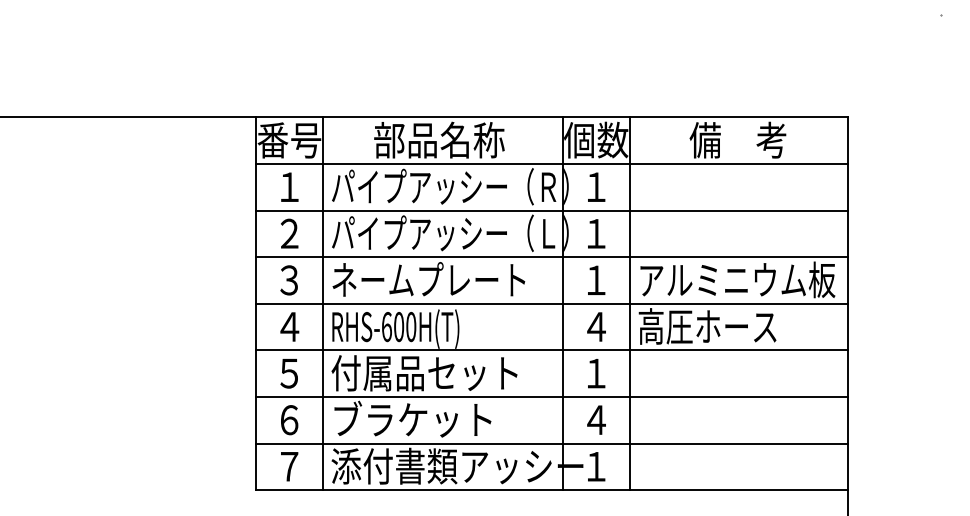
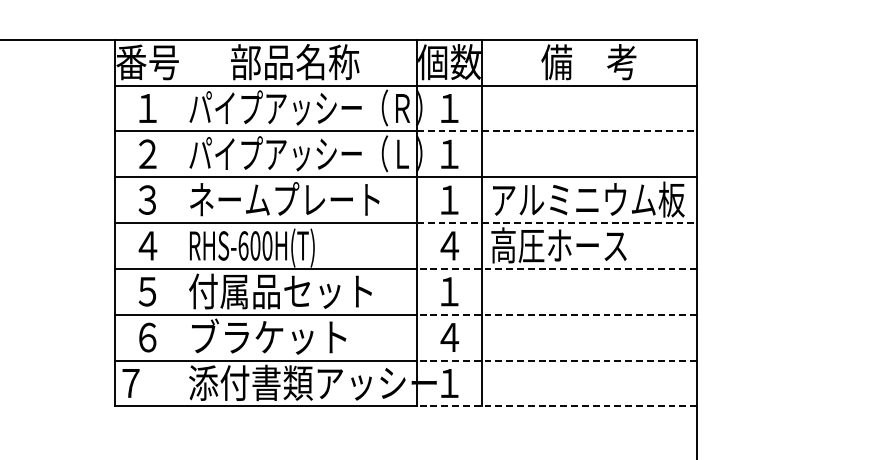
line: (706, 210) -> (557, 131), solid -> dashed
line: (322, 303) -> (180, 222), removed
line: (706, 303) -> (557, 222), solid -> dashed
line: (705, 350) -> (556, 269), solid -> dashed
line: (705, 396) -> (556, 314), solid -> dashed
line: (705, 443) -> (556, 360), solid -> dashed
text: (289, 466) -> (130, 383), moved
line: (705, 490) -> (556, 406), solid -> dashed

